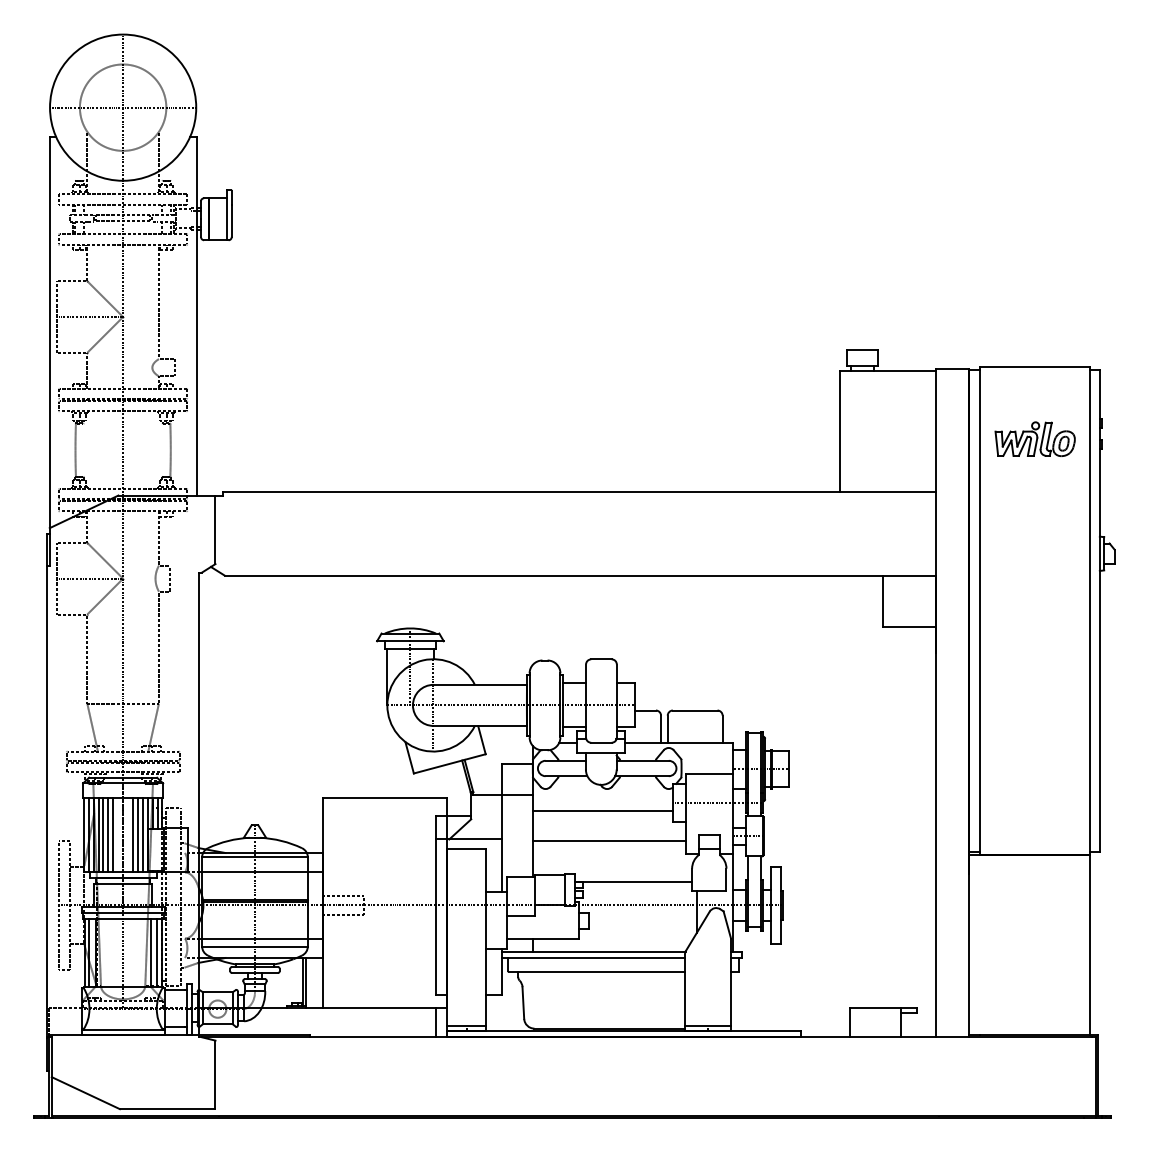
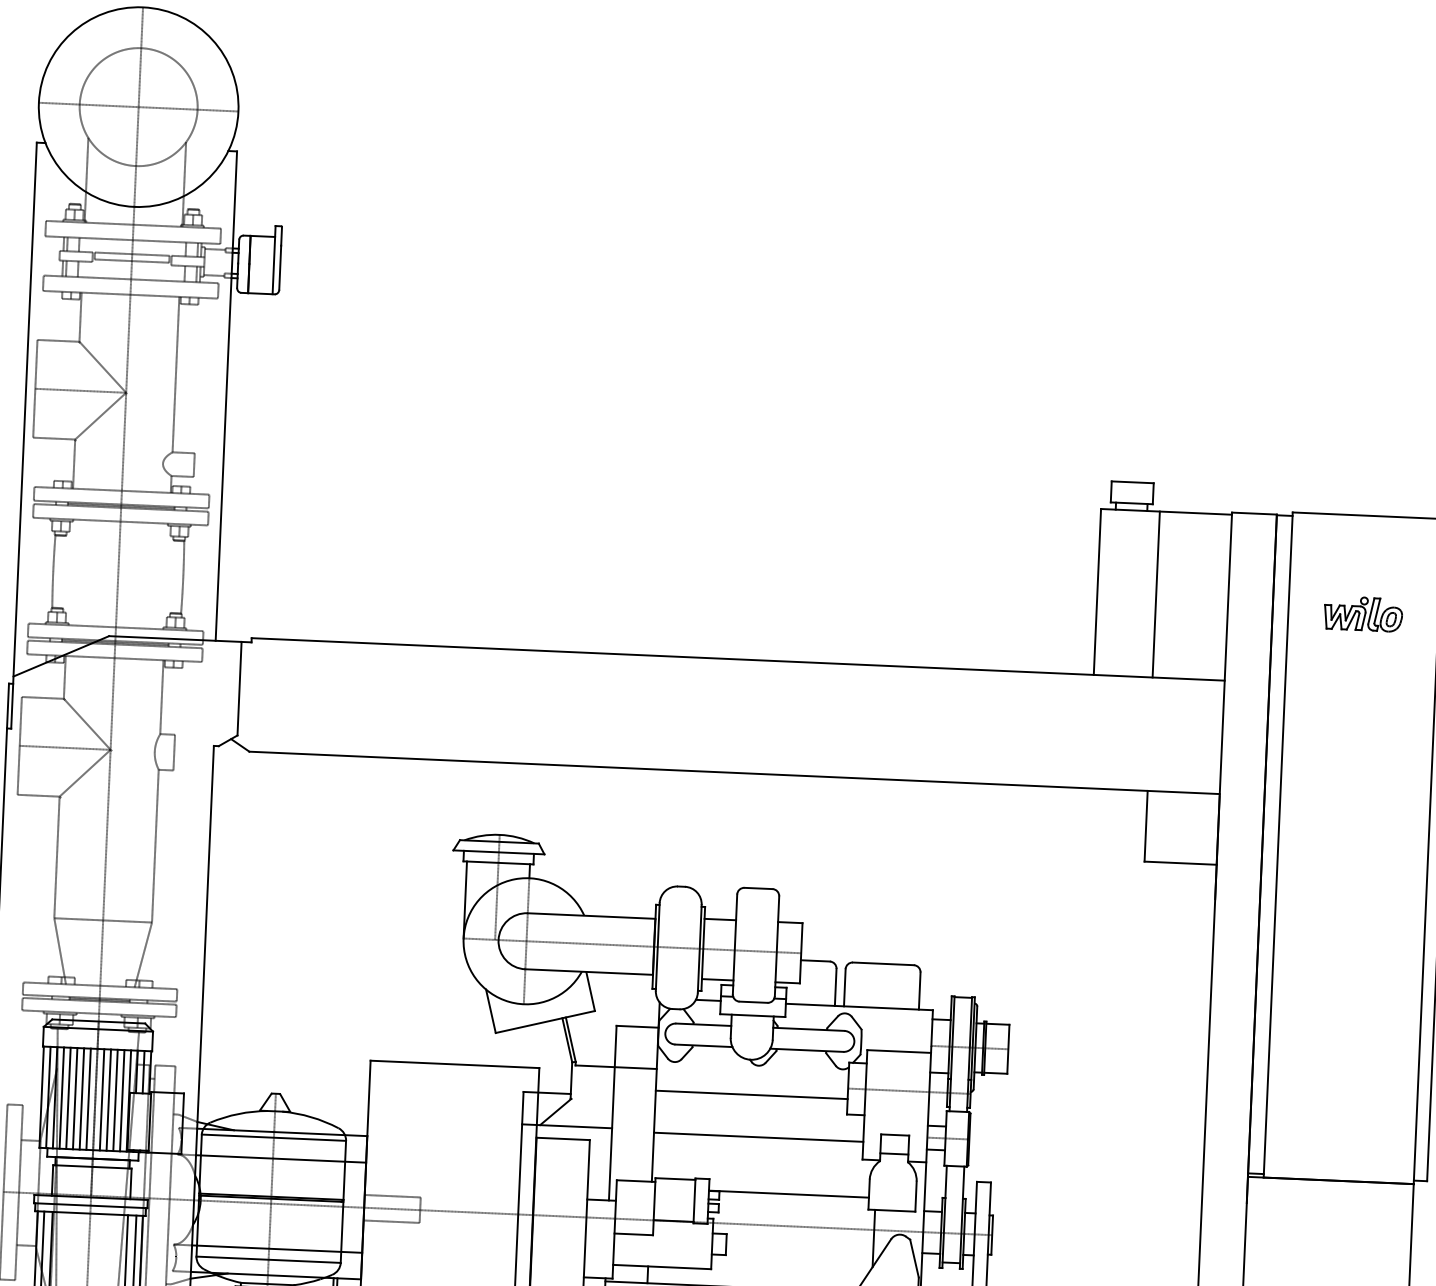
line: (882, 431) -> (1155, 594), added
part: (1034, 439) -> (1362, 614), size x0.71
line: (118, 834) -> (89, 1098), added
line: (128, 834) -> (102, 1099), added

